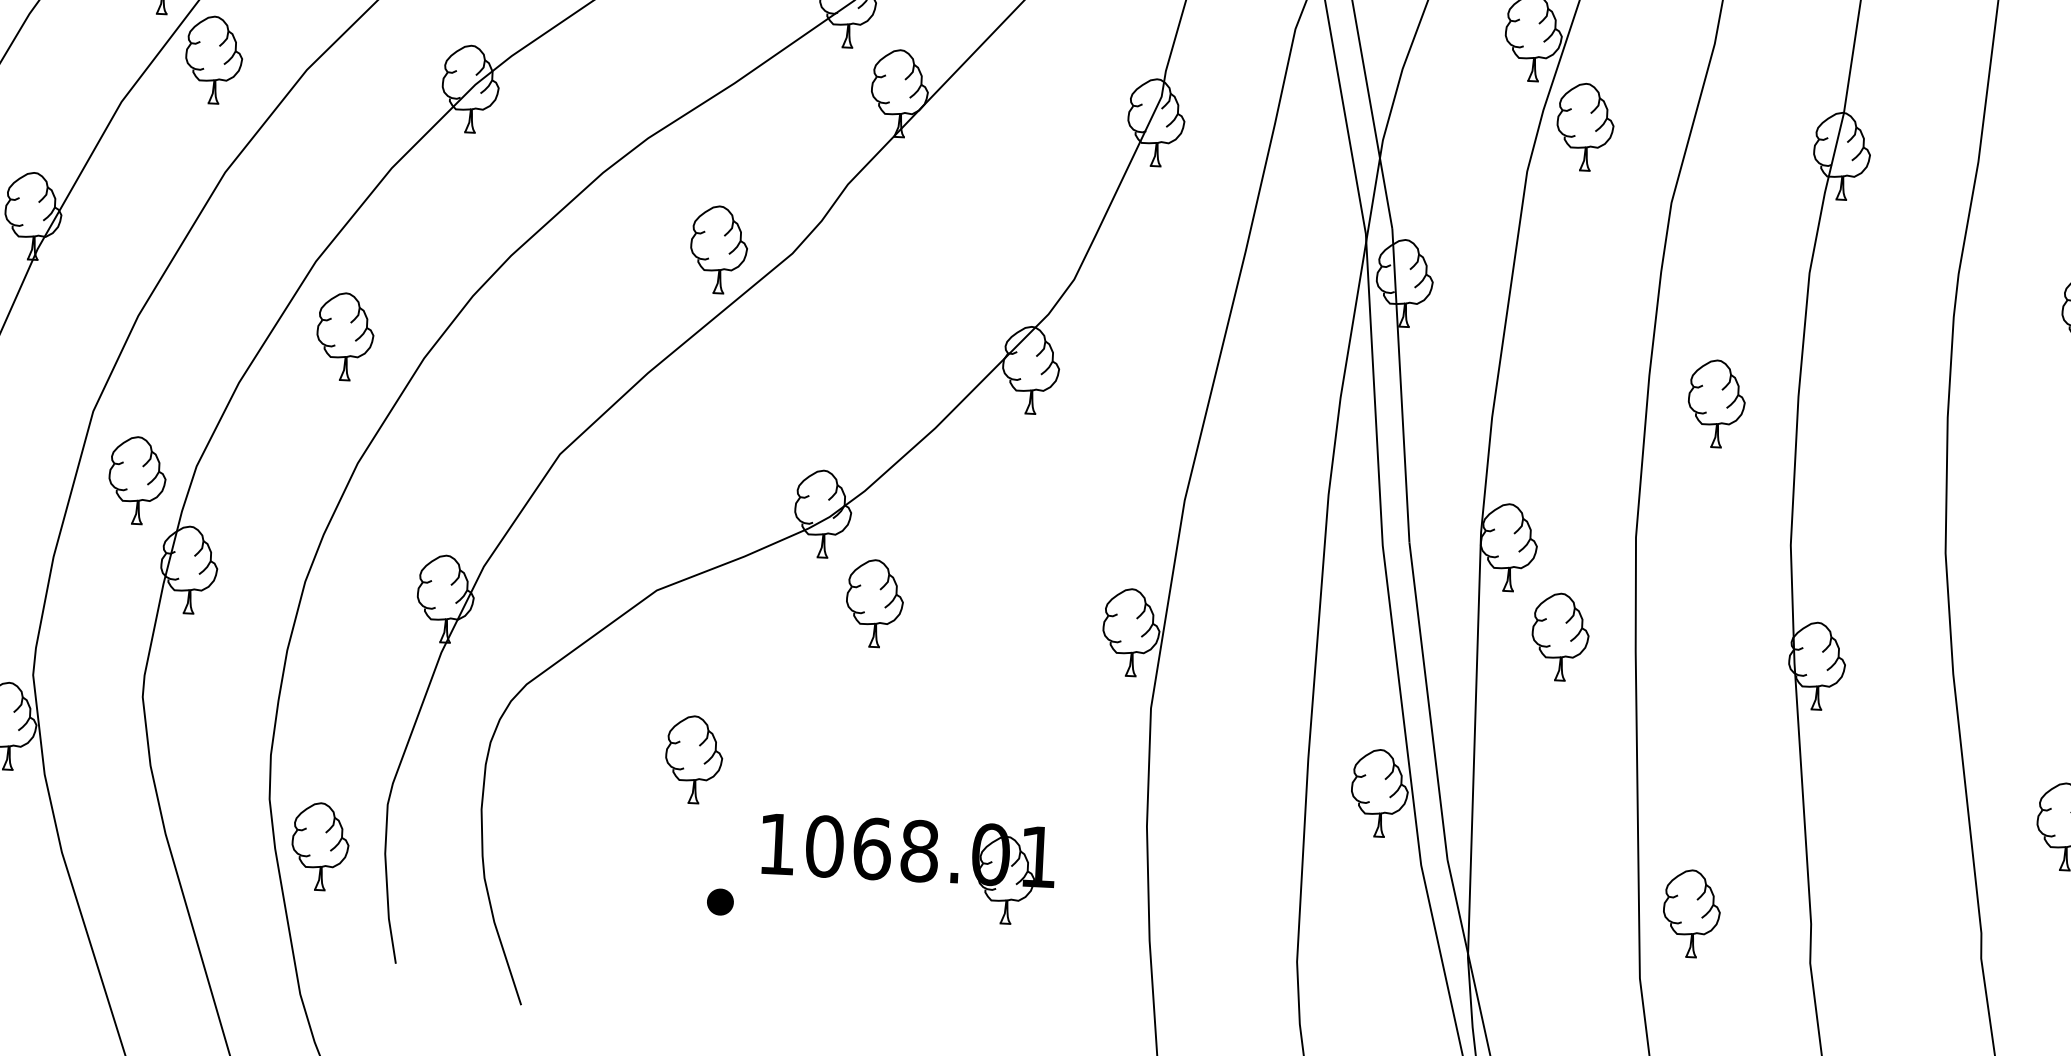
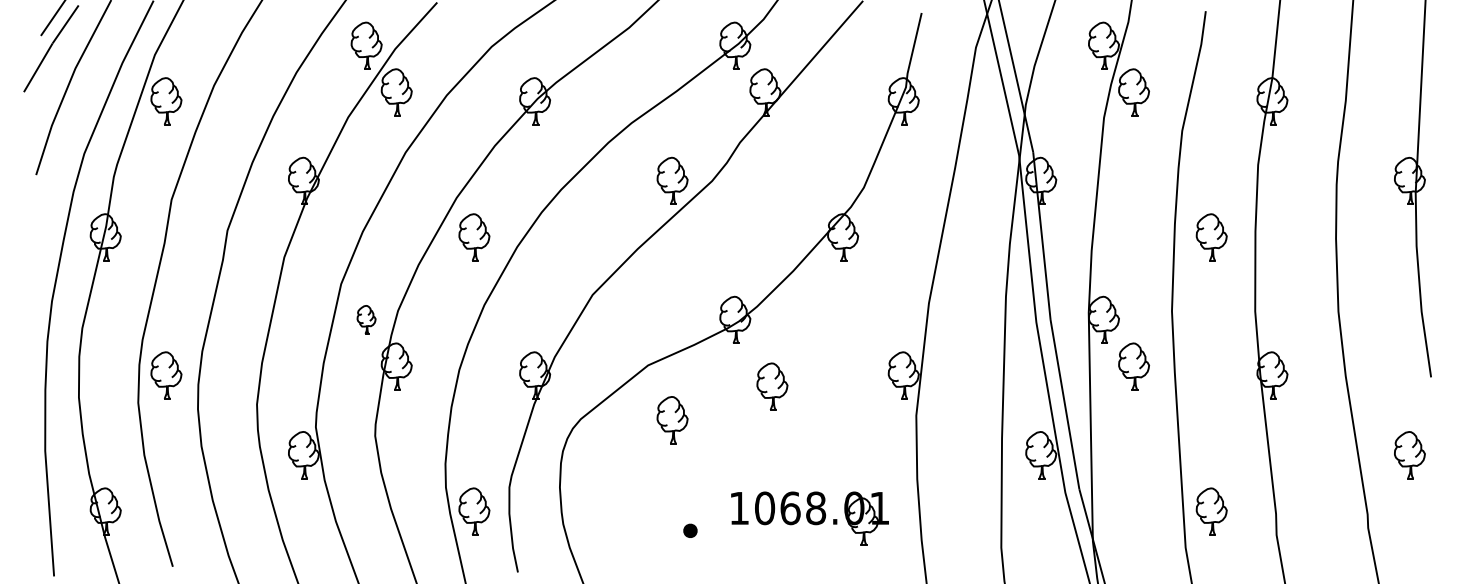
part: (137, 479) -> (366, 319), size x0.6
part: (874, 603) -> (772, 386), moved
part: (693, 760) -> (672, 420), moved
part: (906, 869) -> (809, 518), moved

